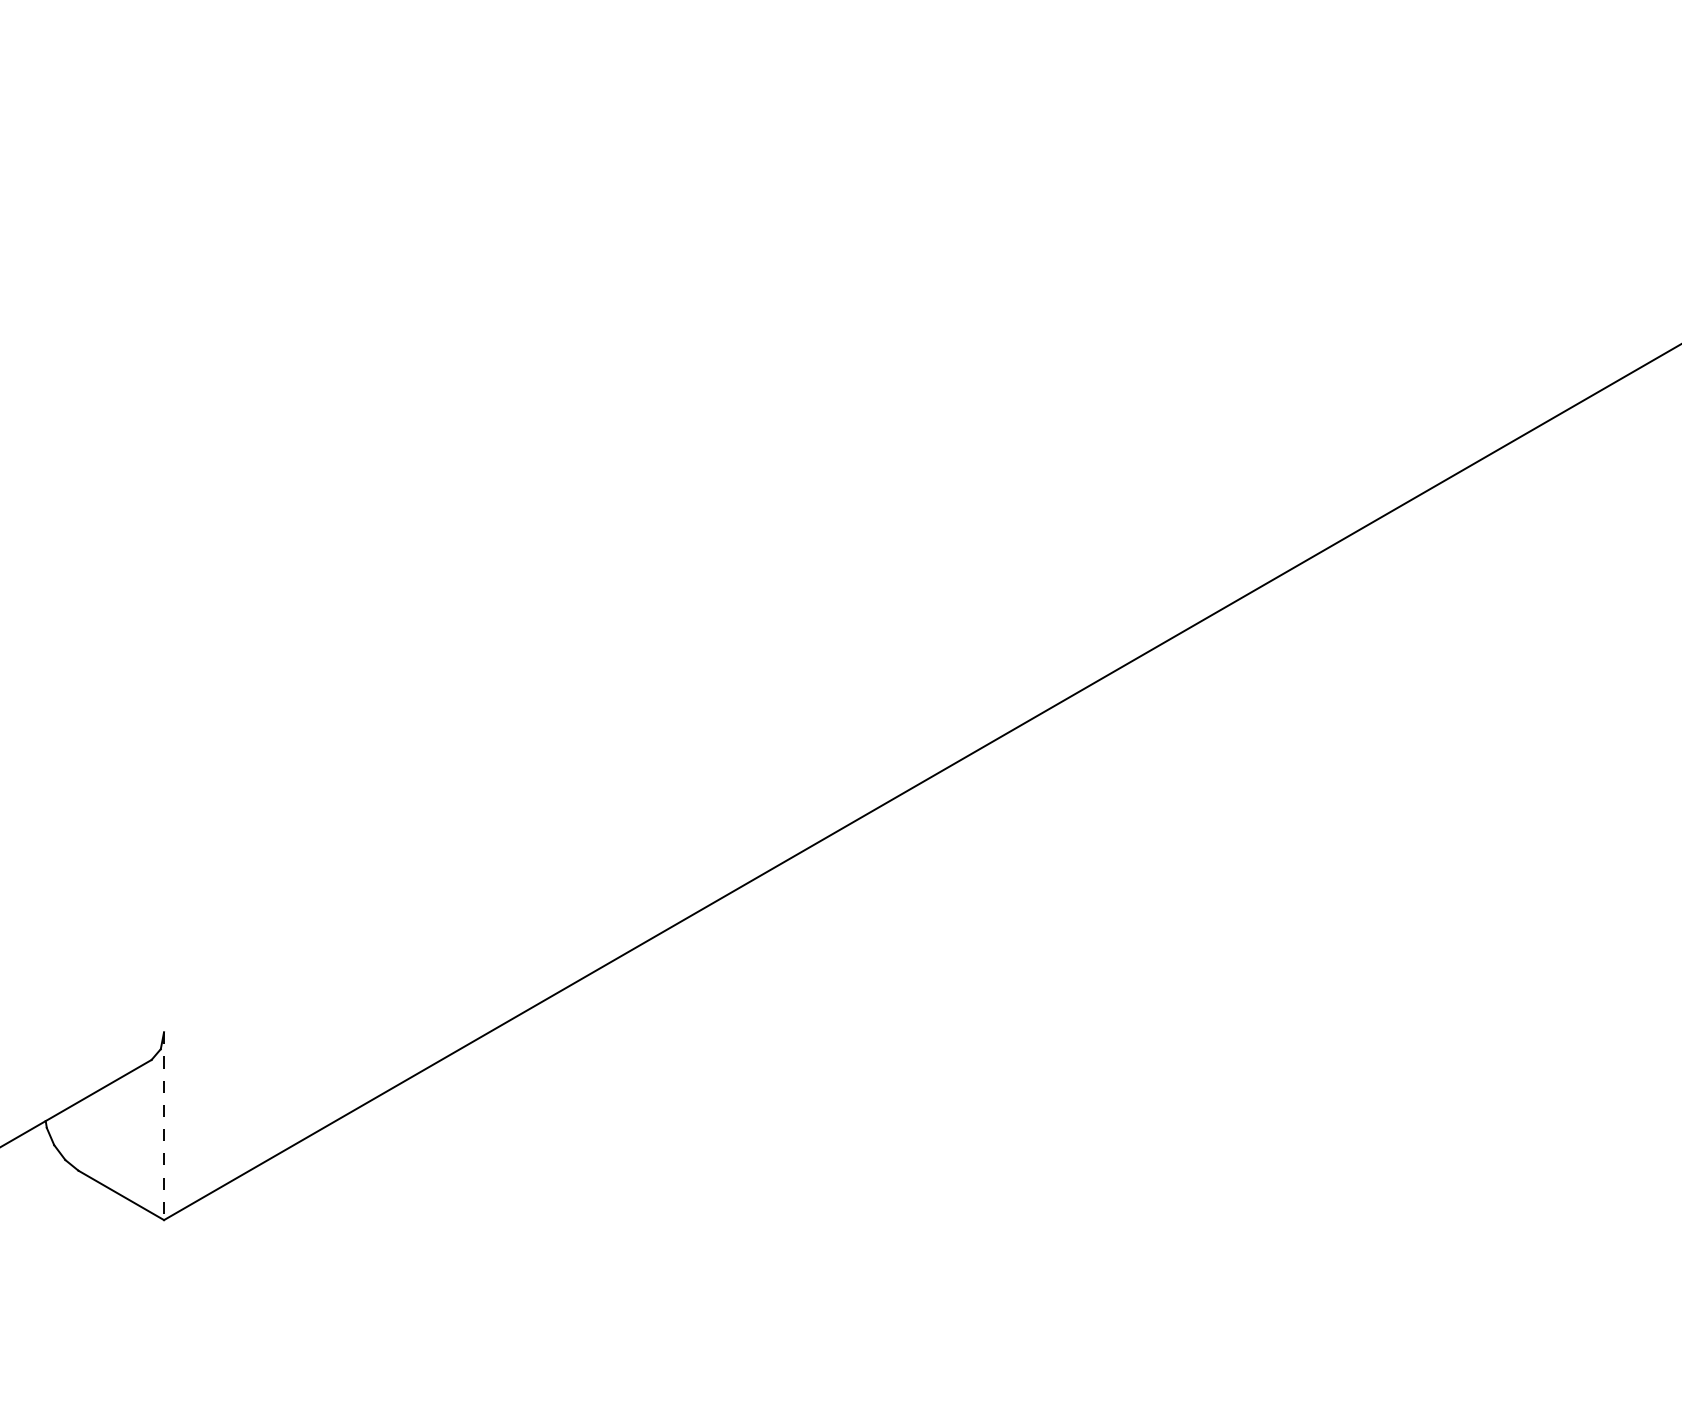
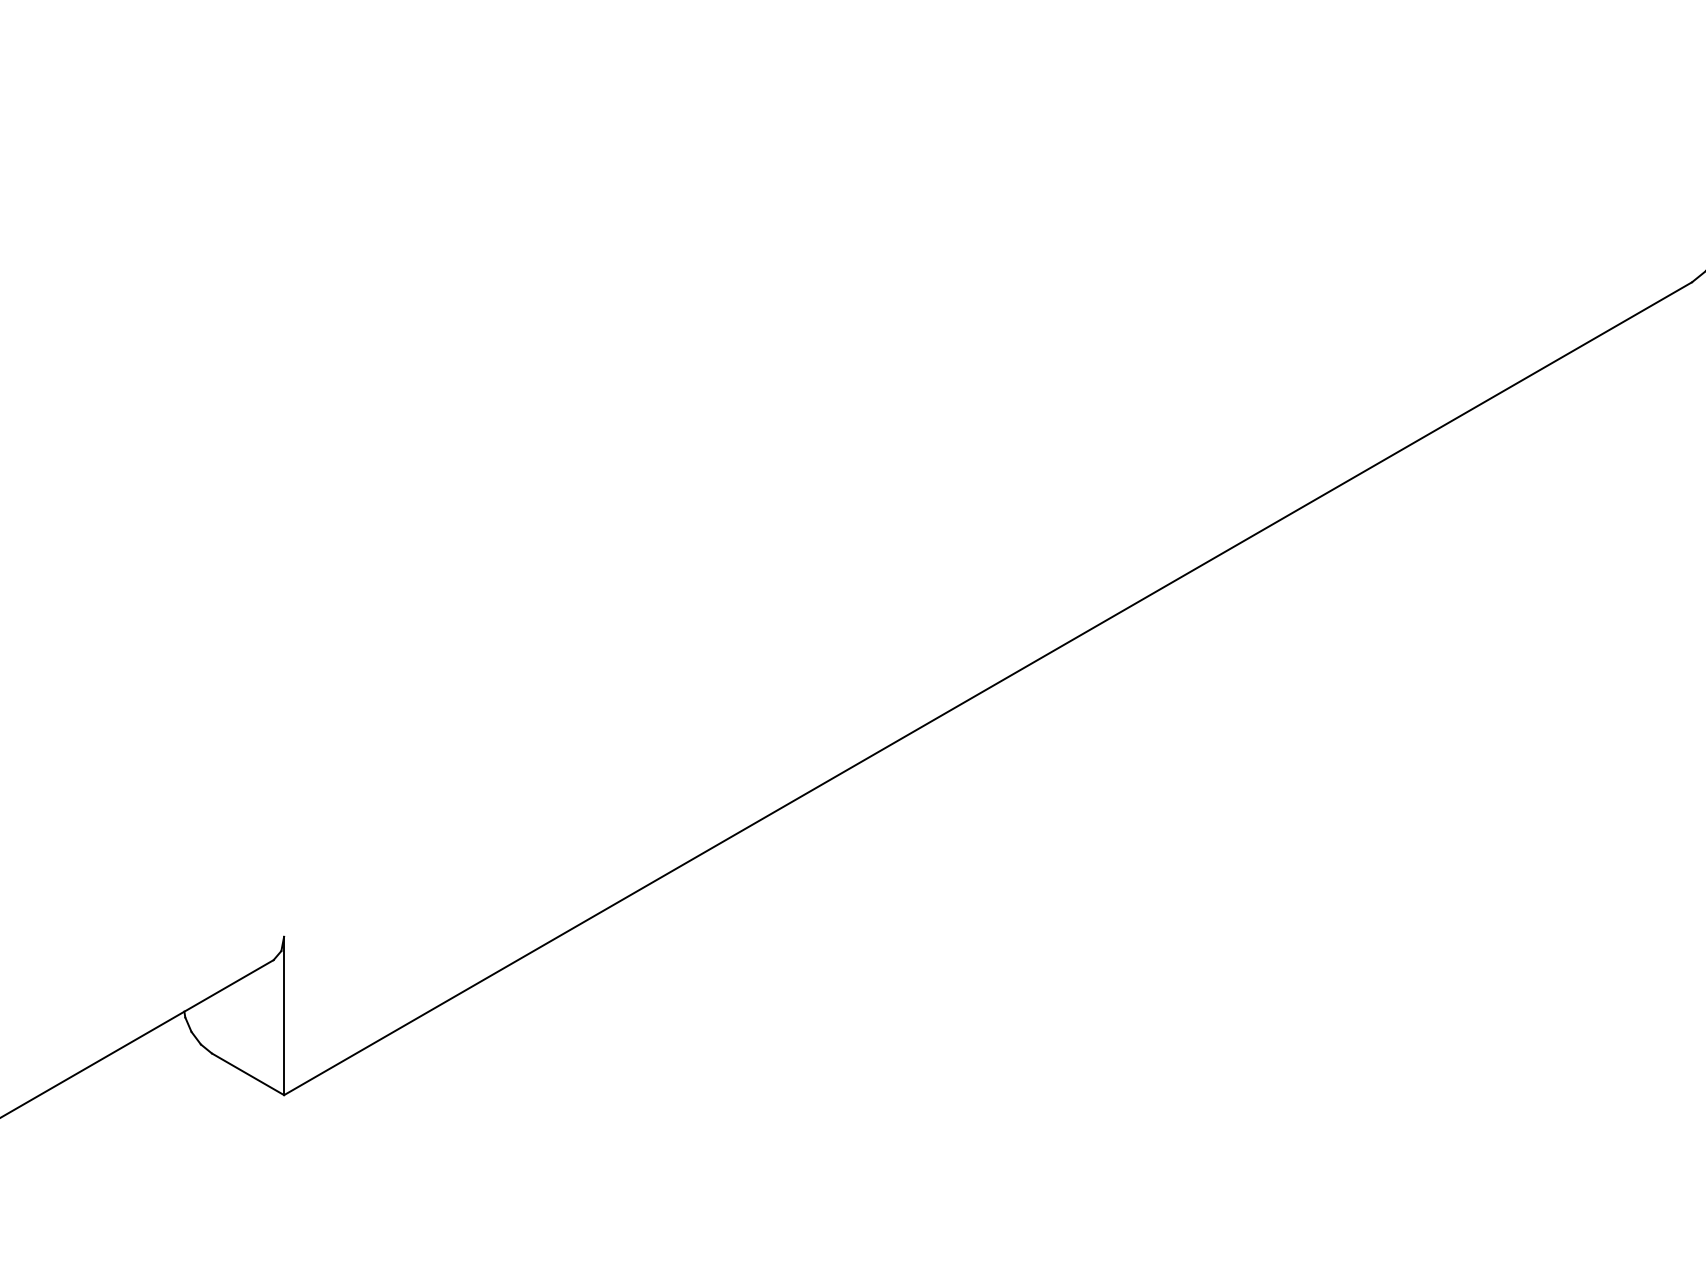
line: (164, 1126) -> (284, 1016), dashed -> solid

